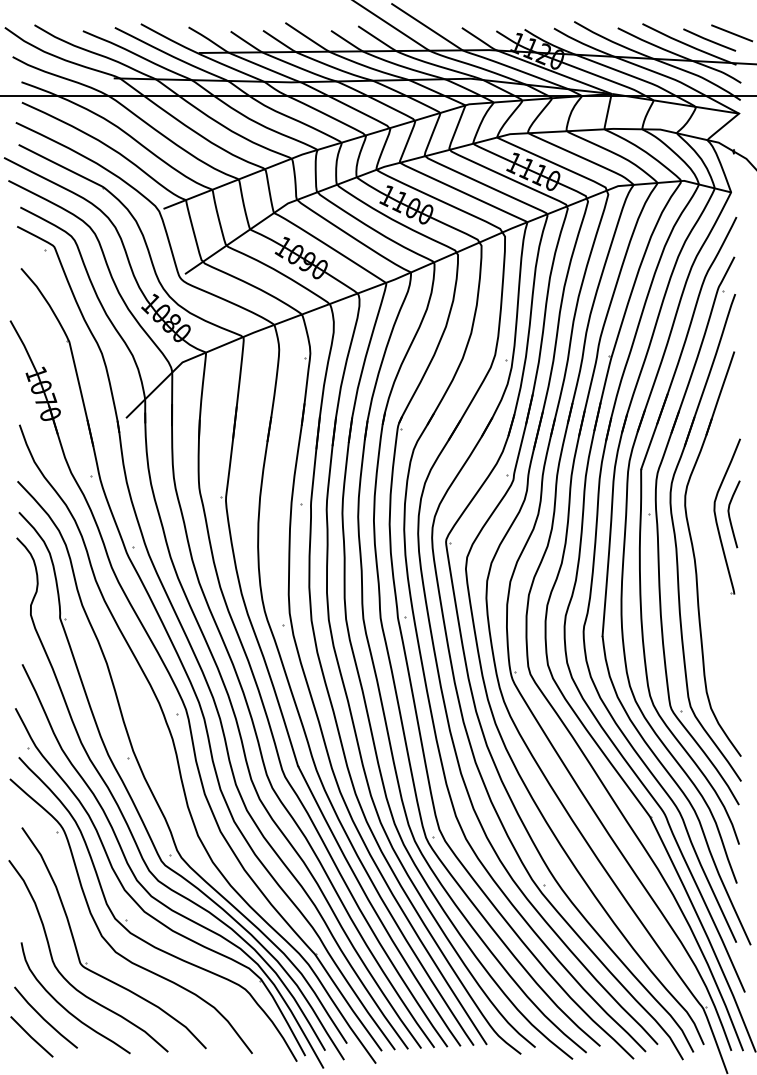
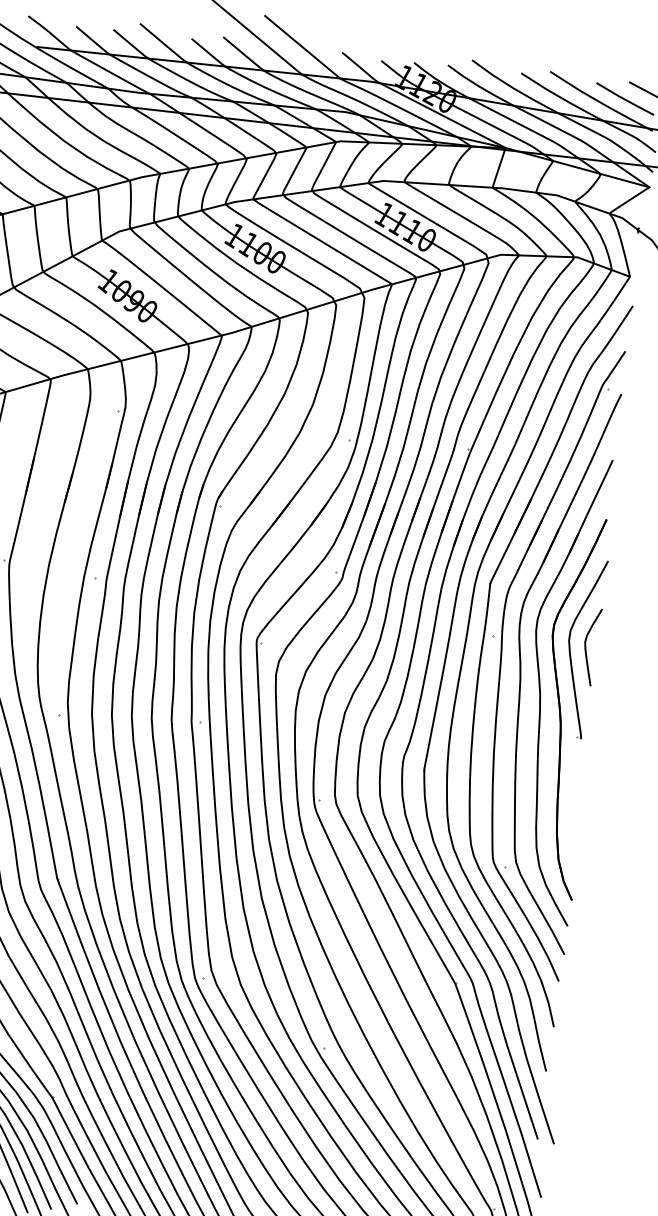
part: (714, 570) -> (561, 708), added

